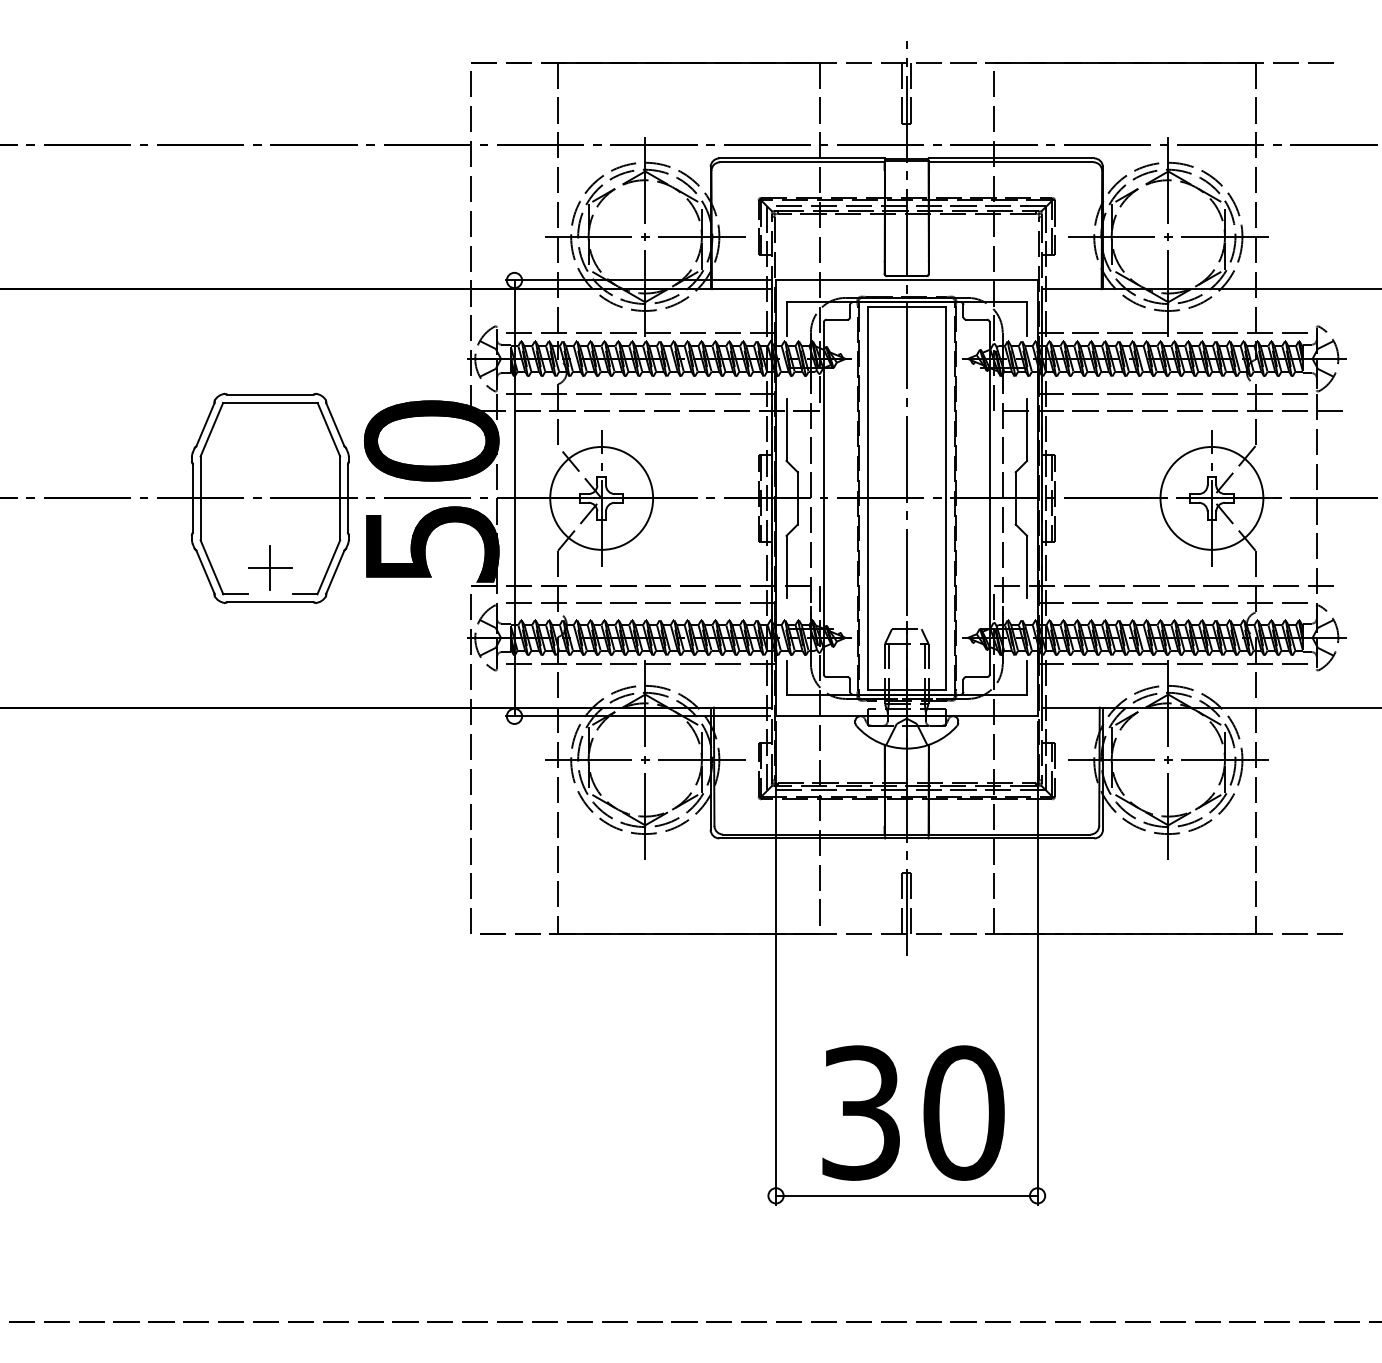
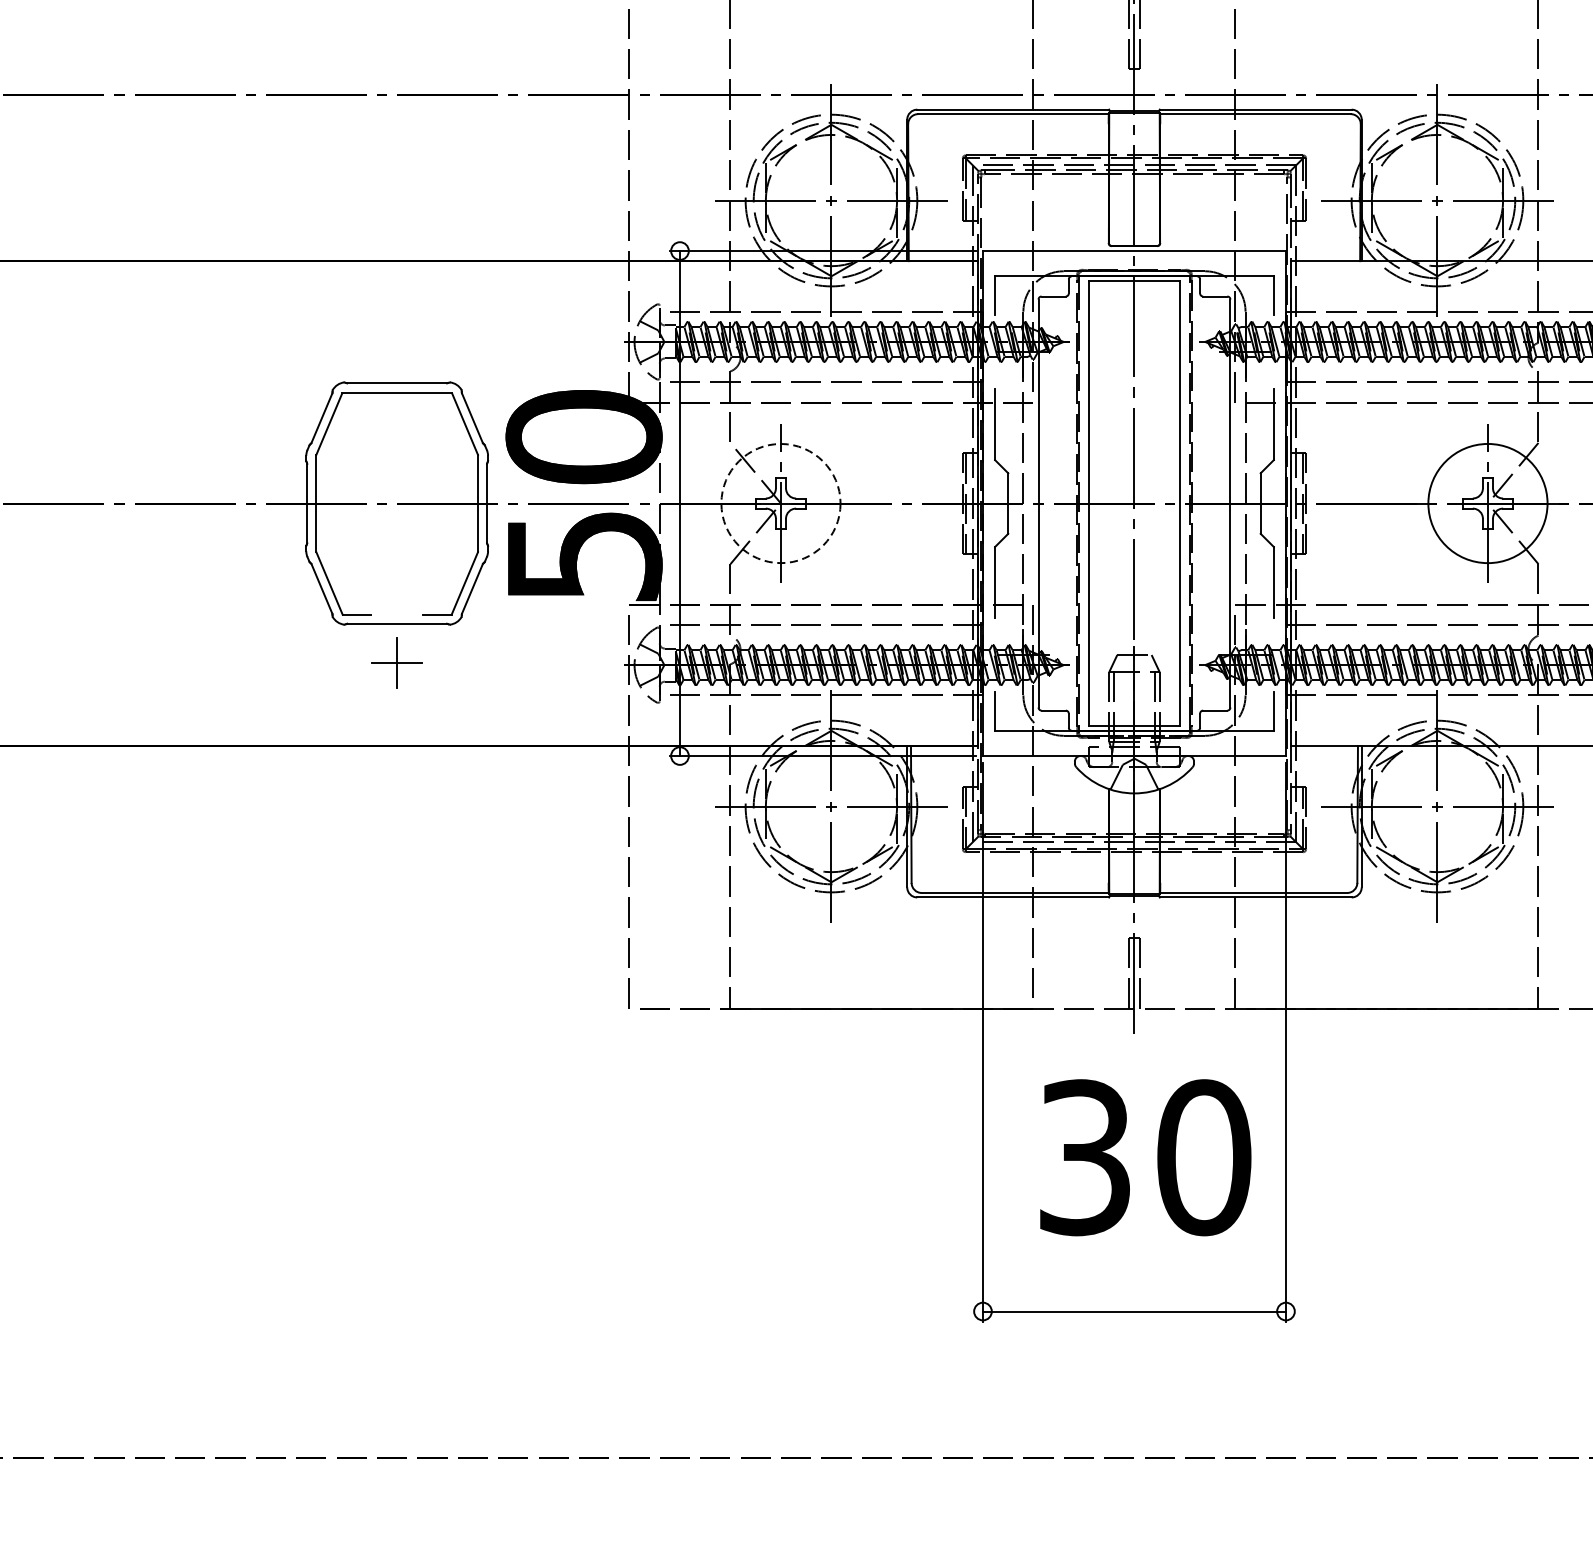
circle: (601, 497) -> (780, 502), solid -> dashed
part: (270, 567) -> (397, 662), moved
text: (913, 1112) -> (1145, 1157), moved

